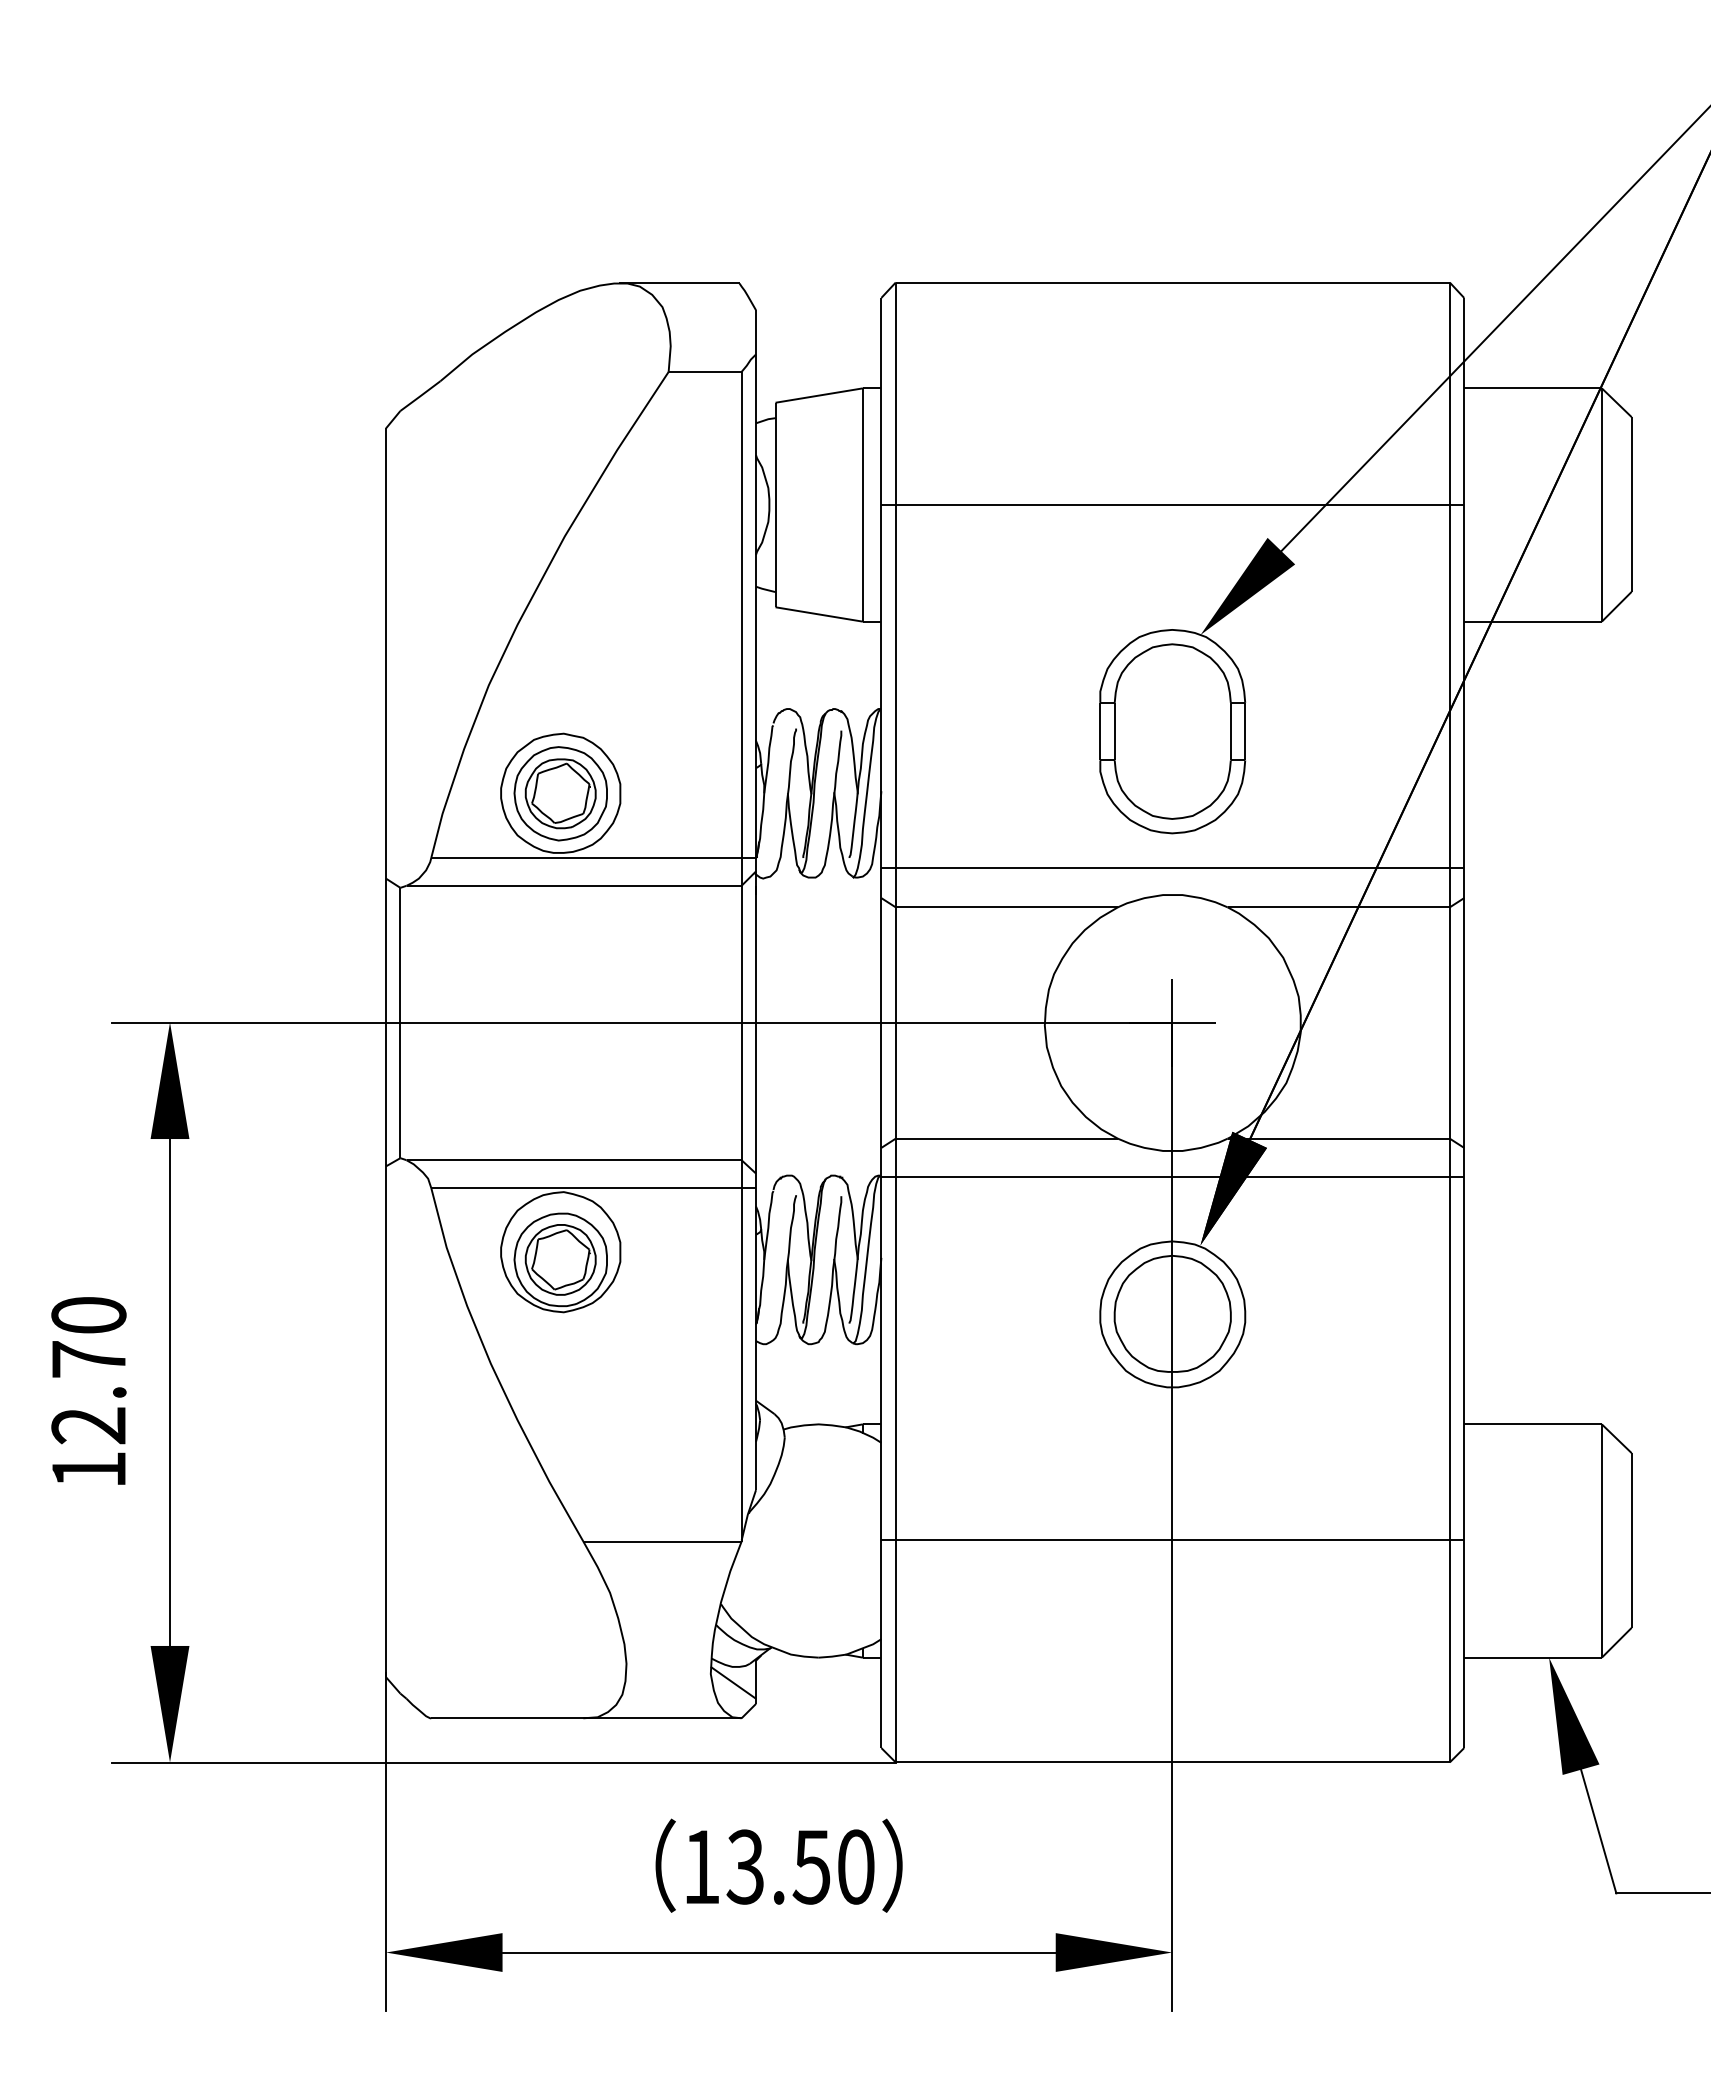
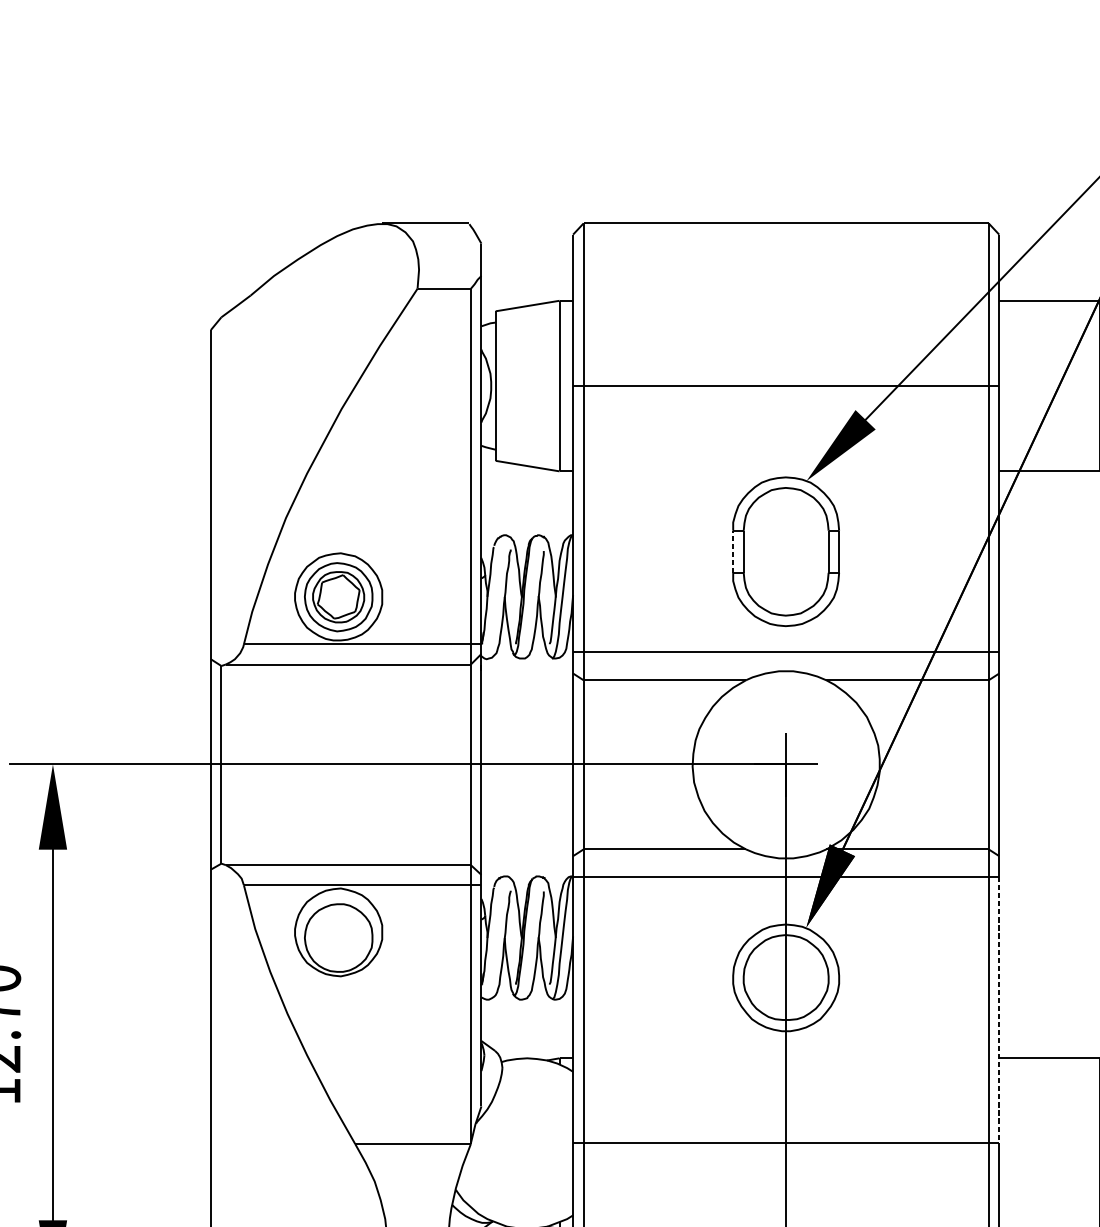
line: (1100, 731) -> (733, 551), solid -> dashed
part: (560, 1259) -> (338, 937), removed
line: (1464, 1358) -> (999, 1010), solid -> dashed

